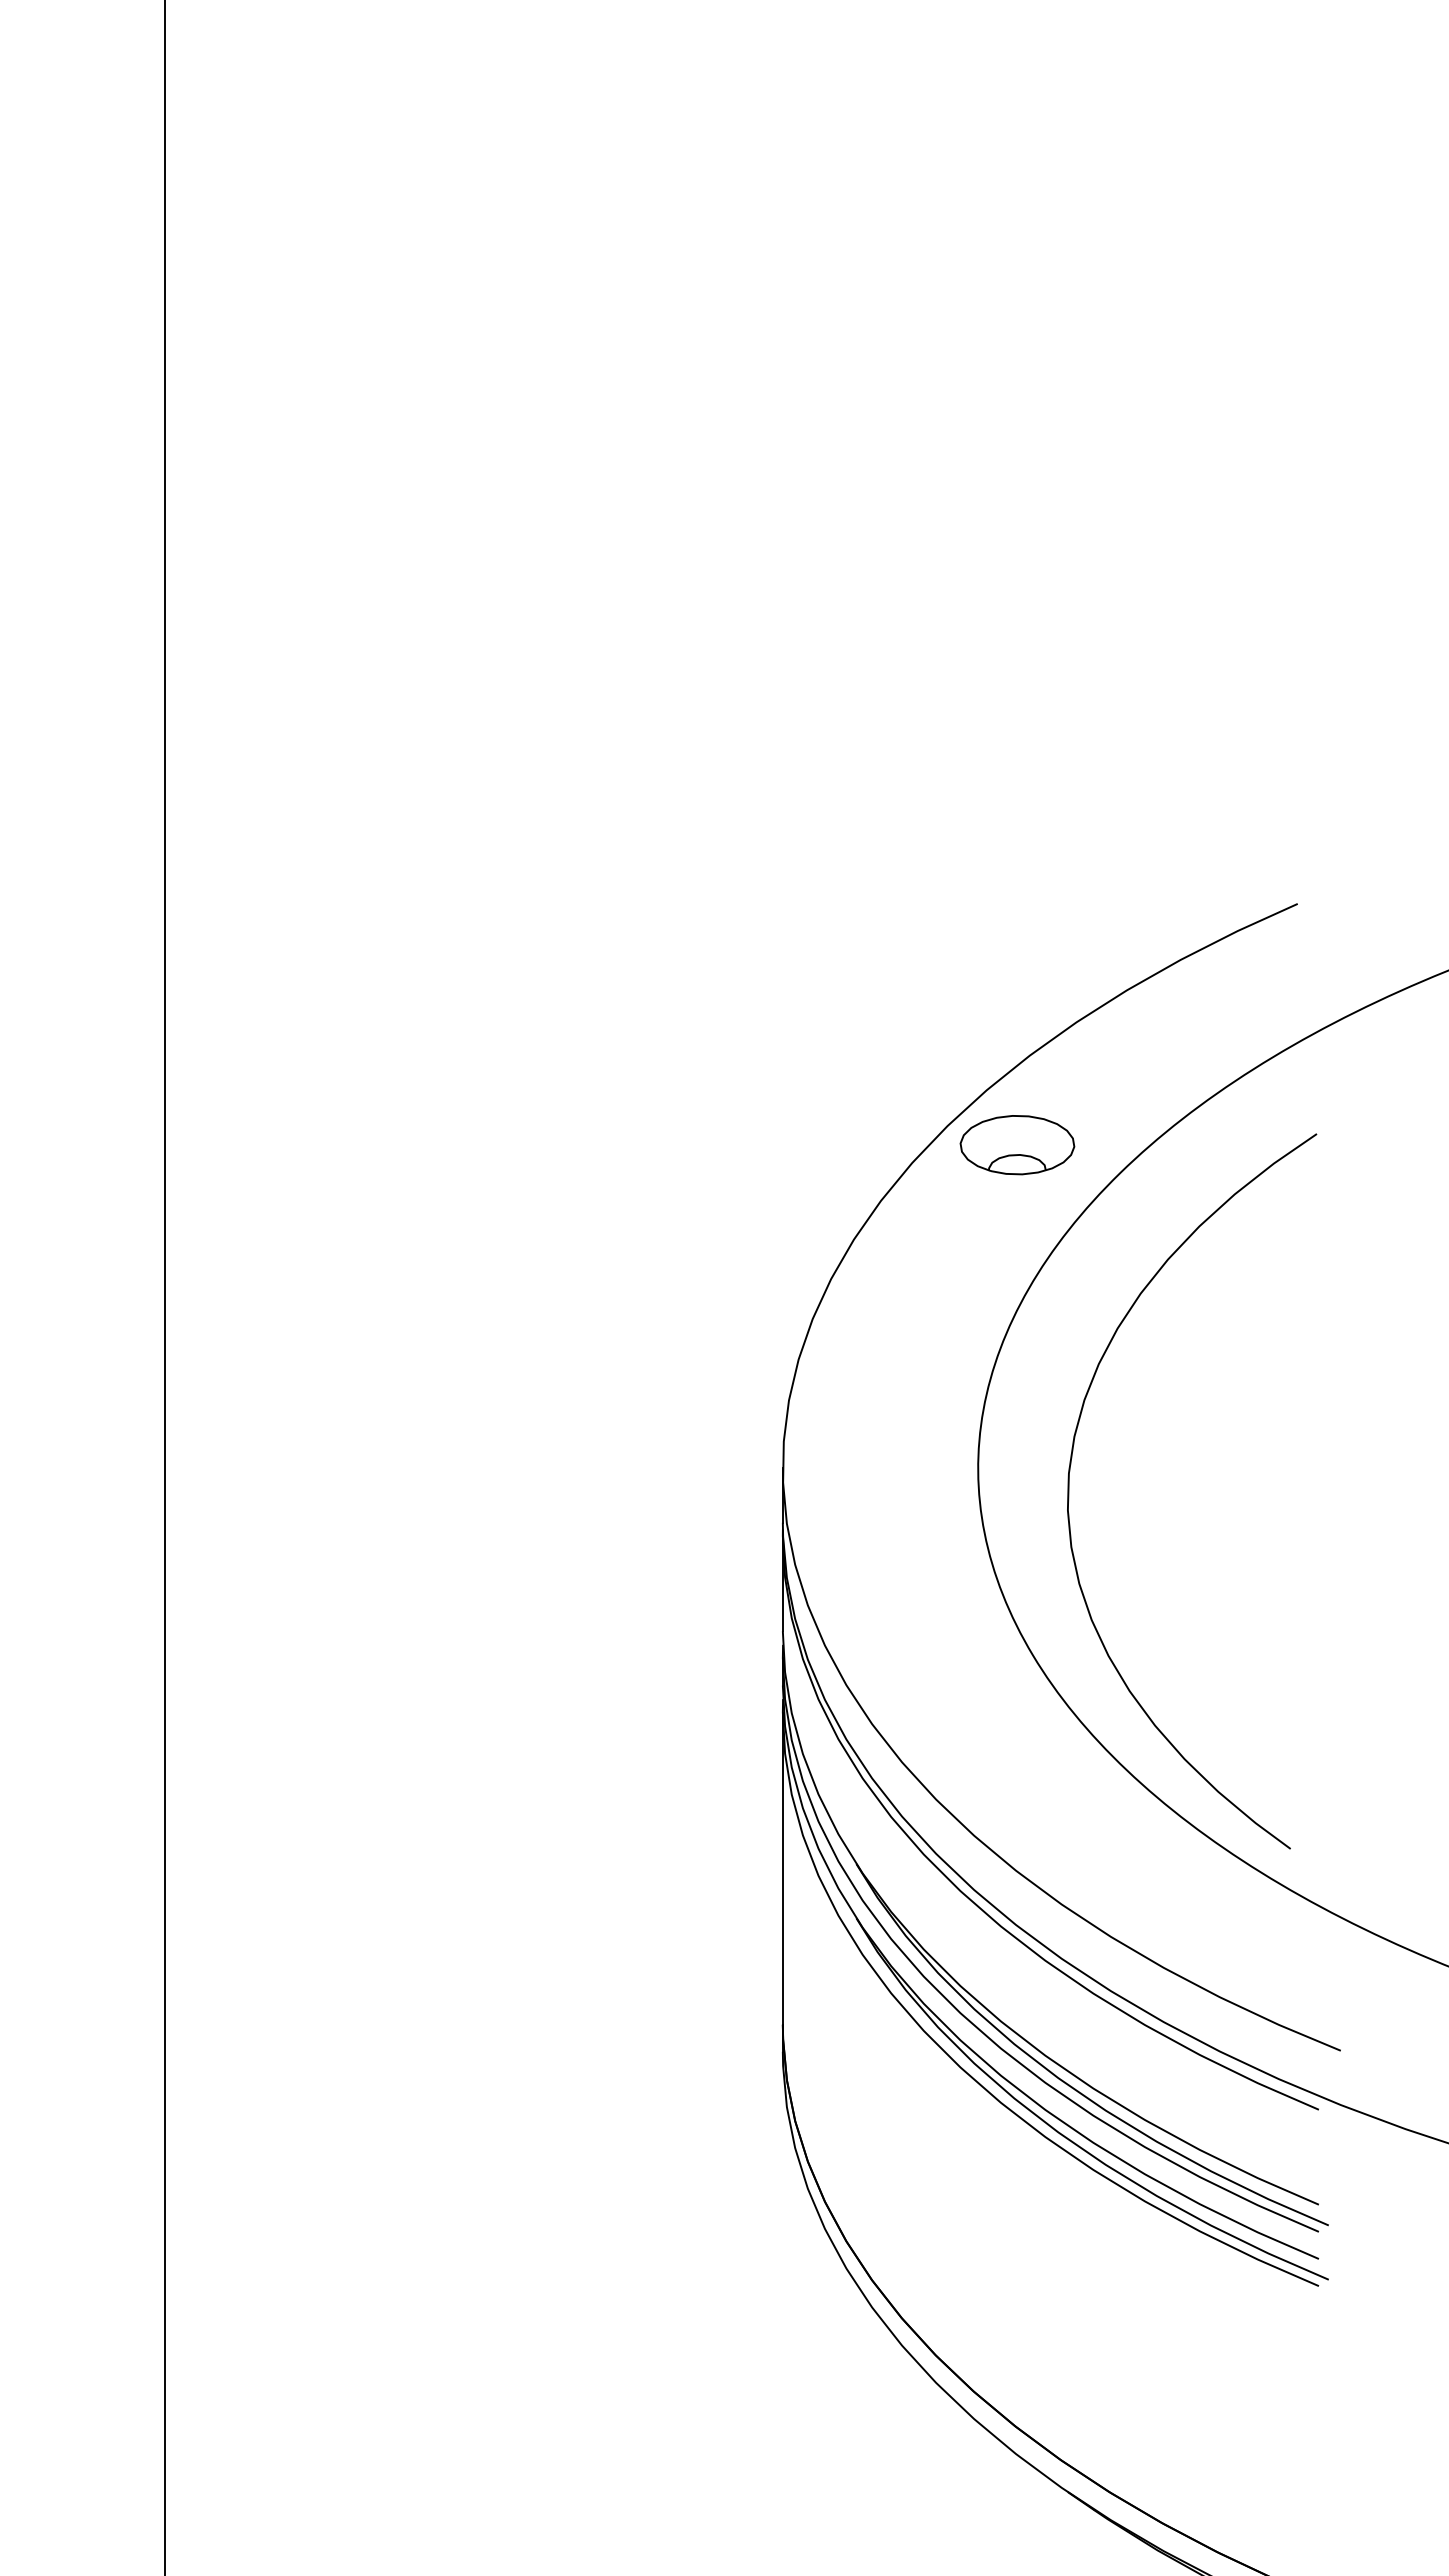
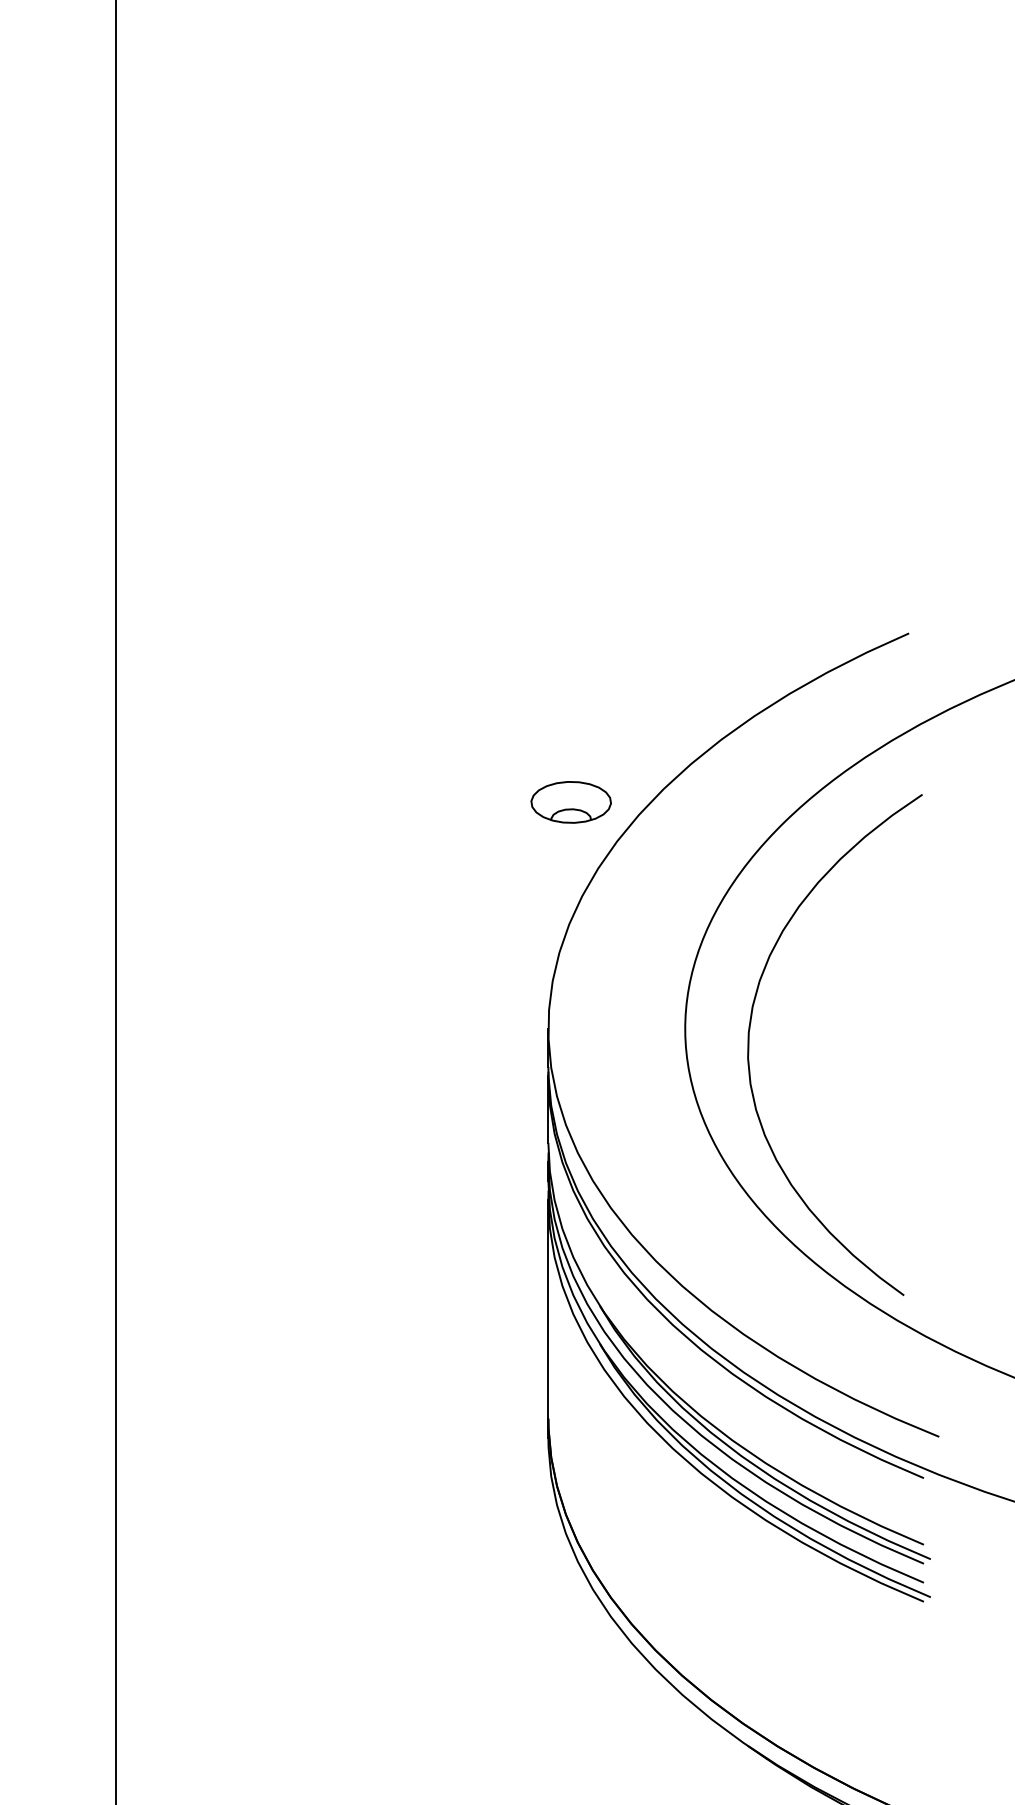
part: (1017, 1145) -> (571, 802), moved

